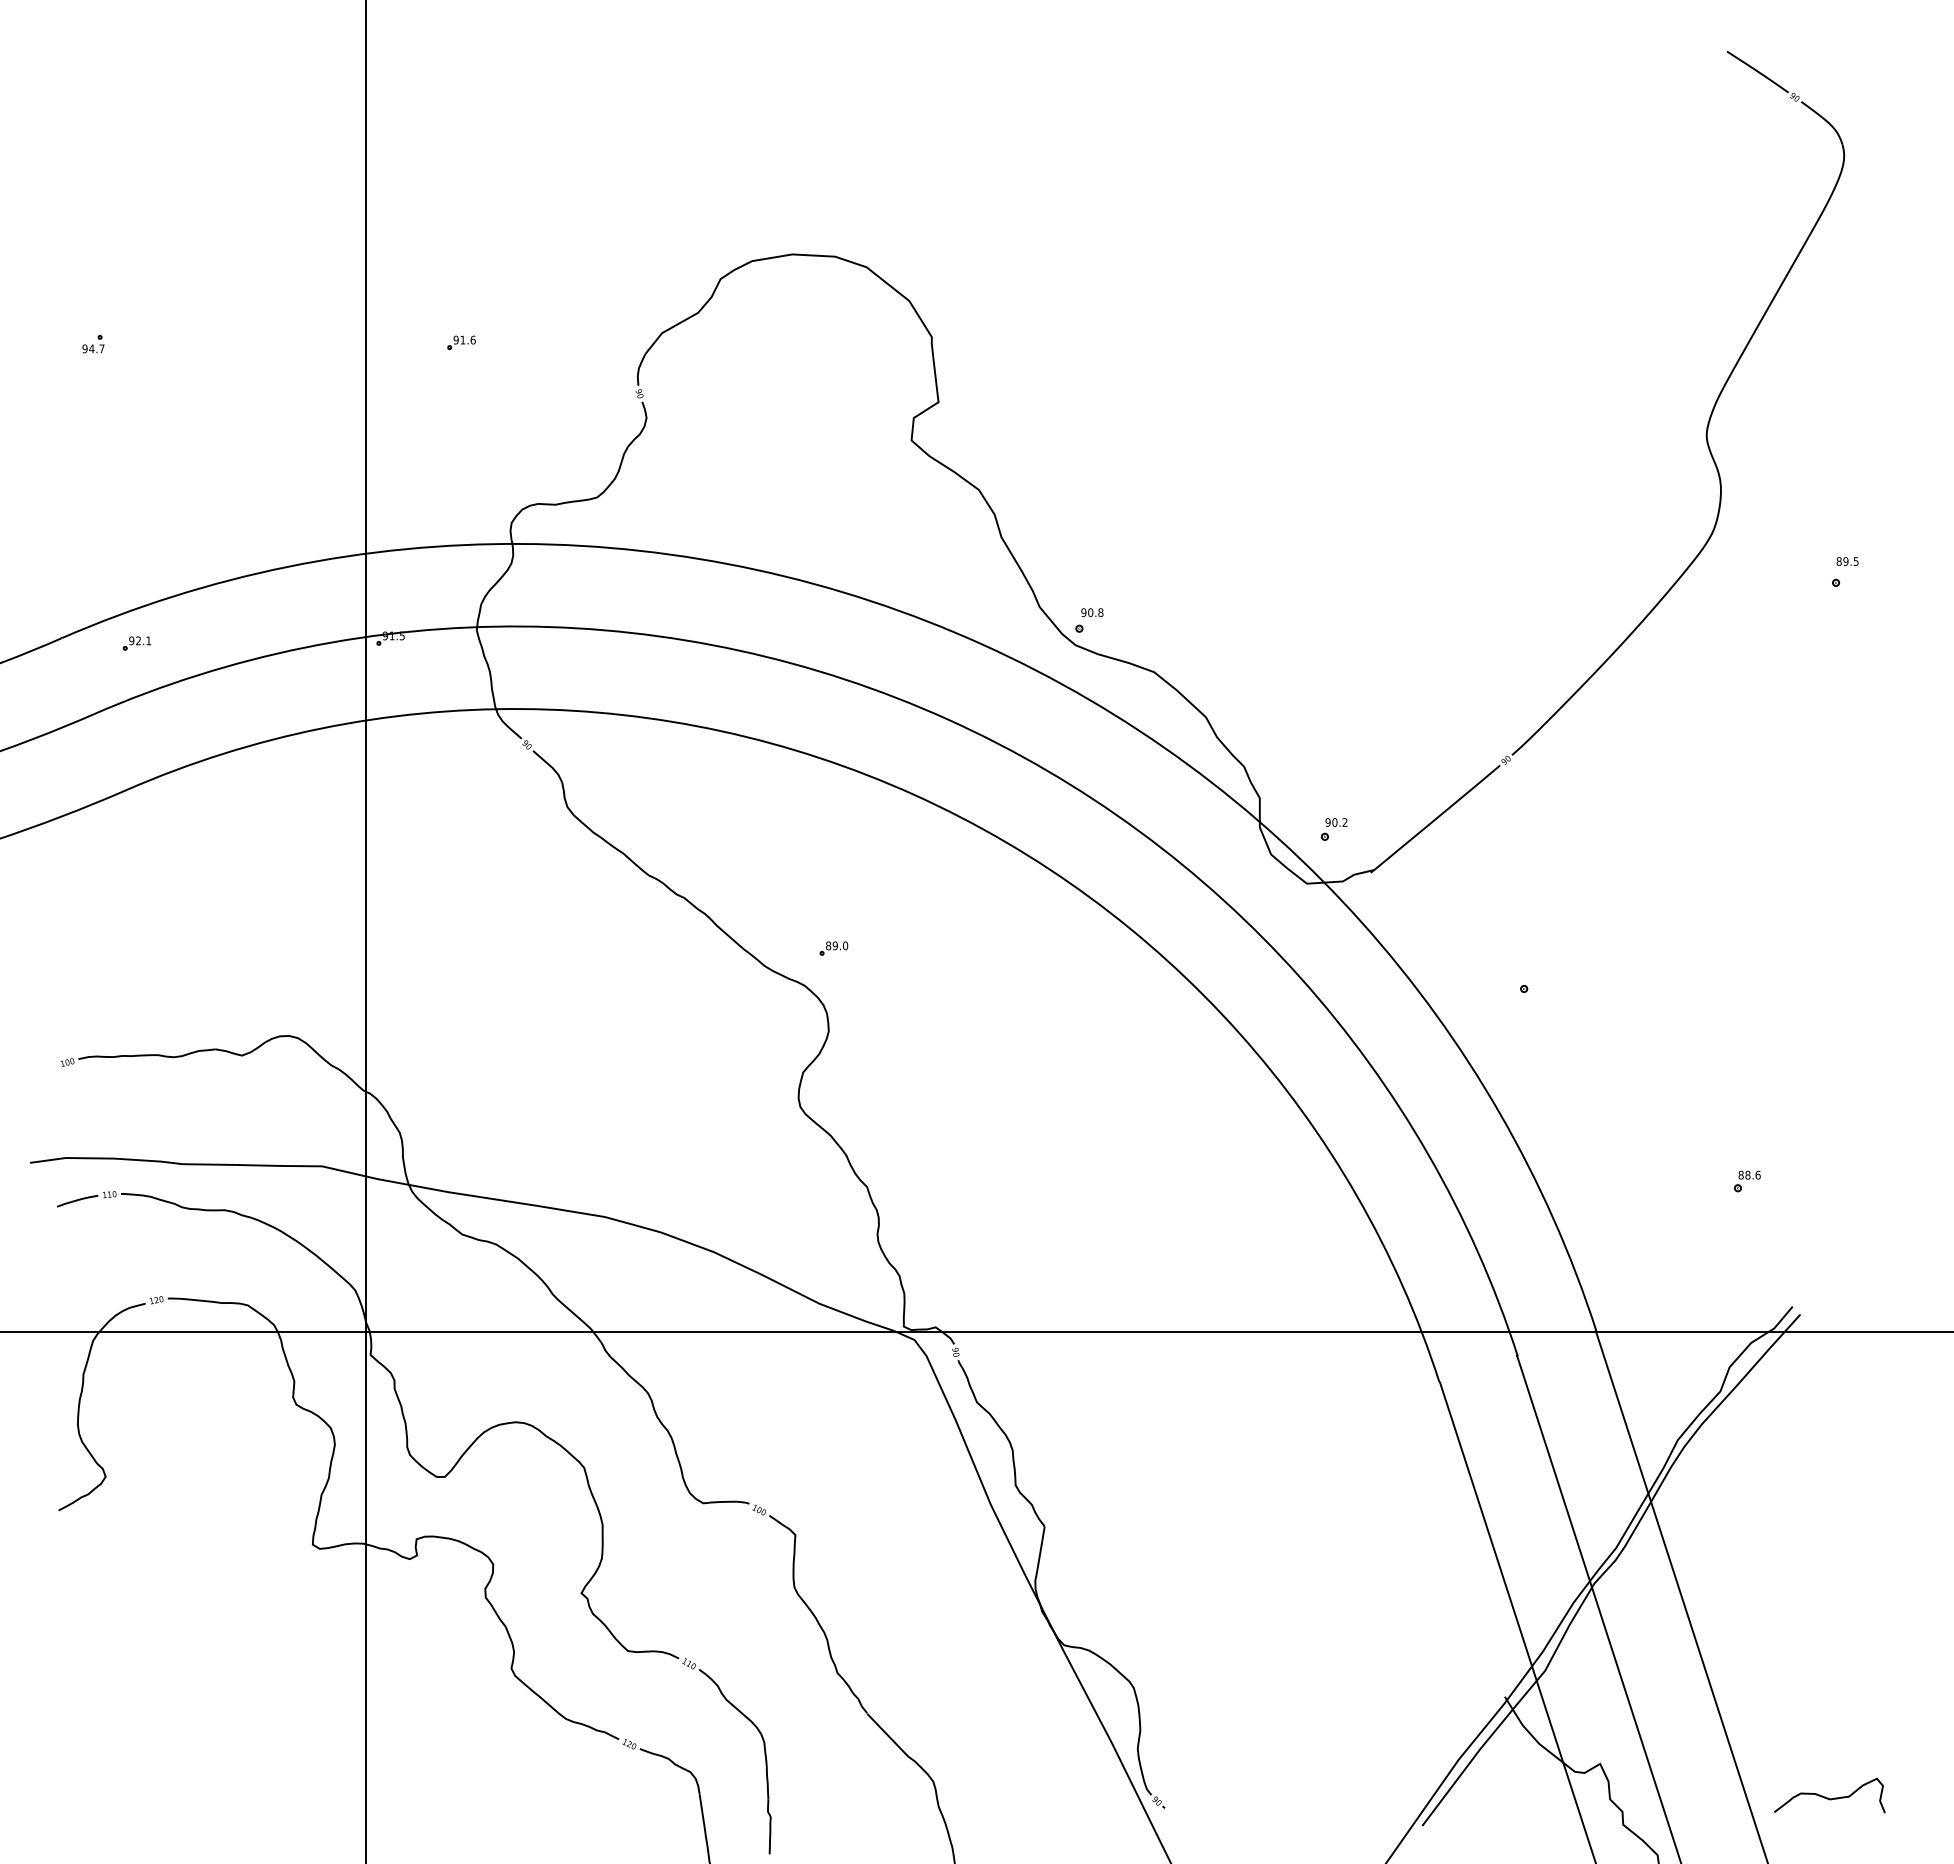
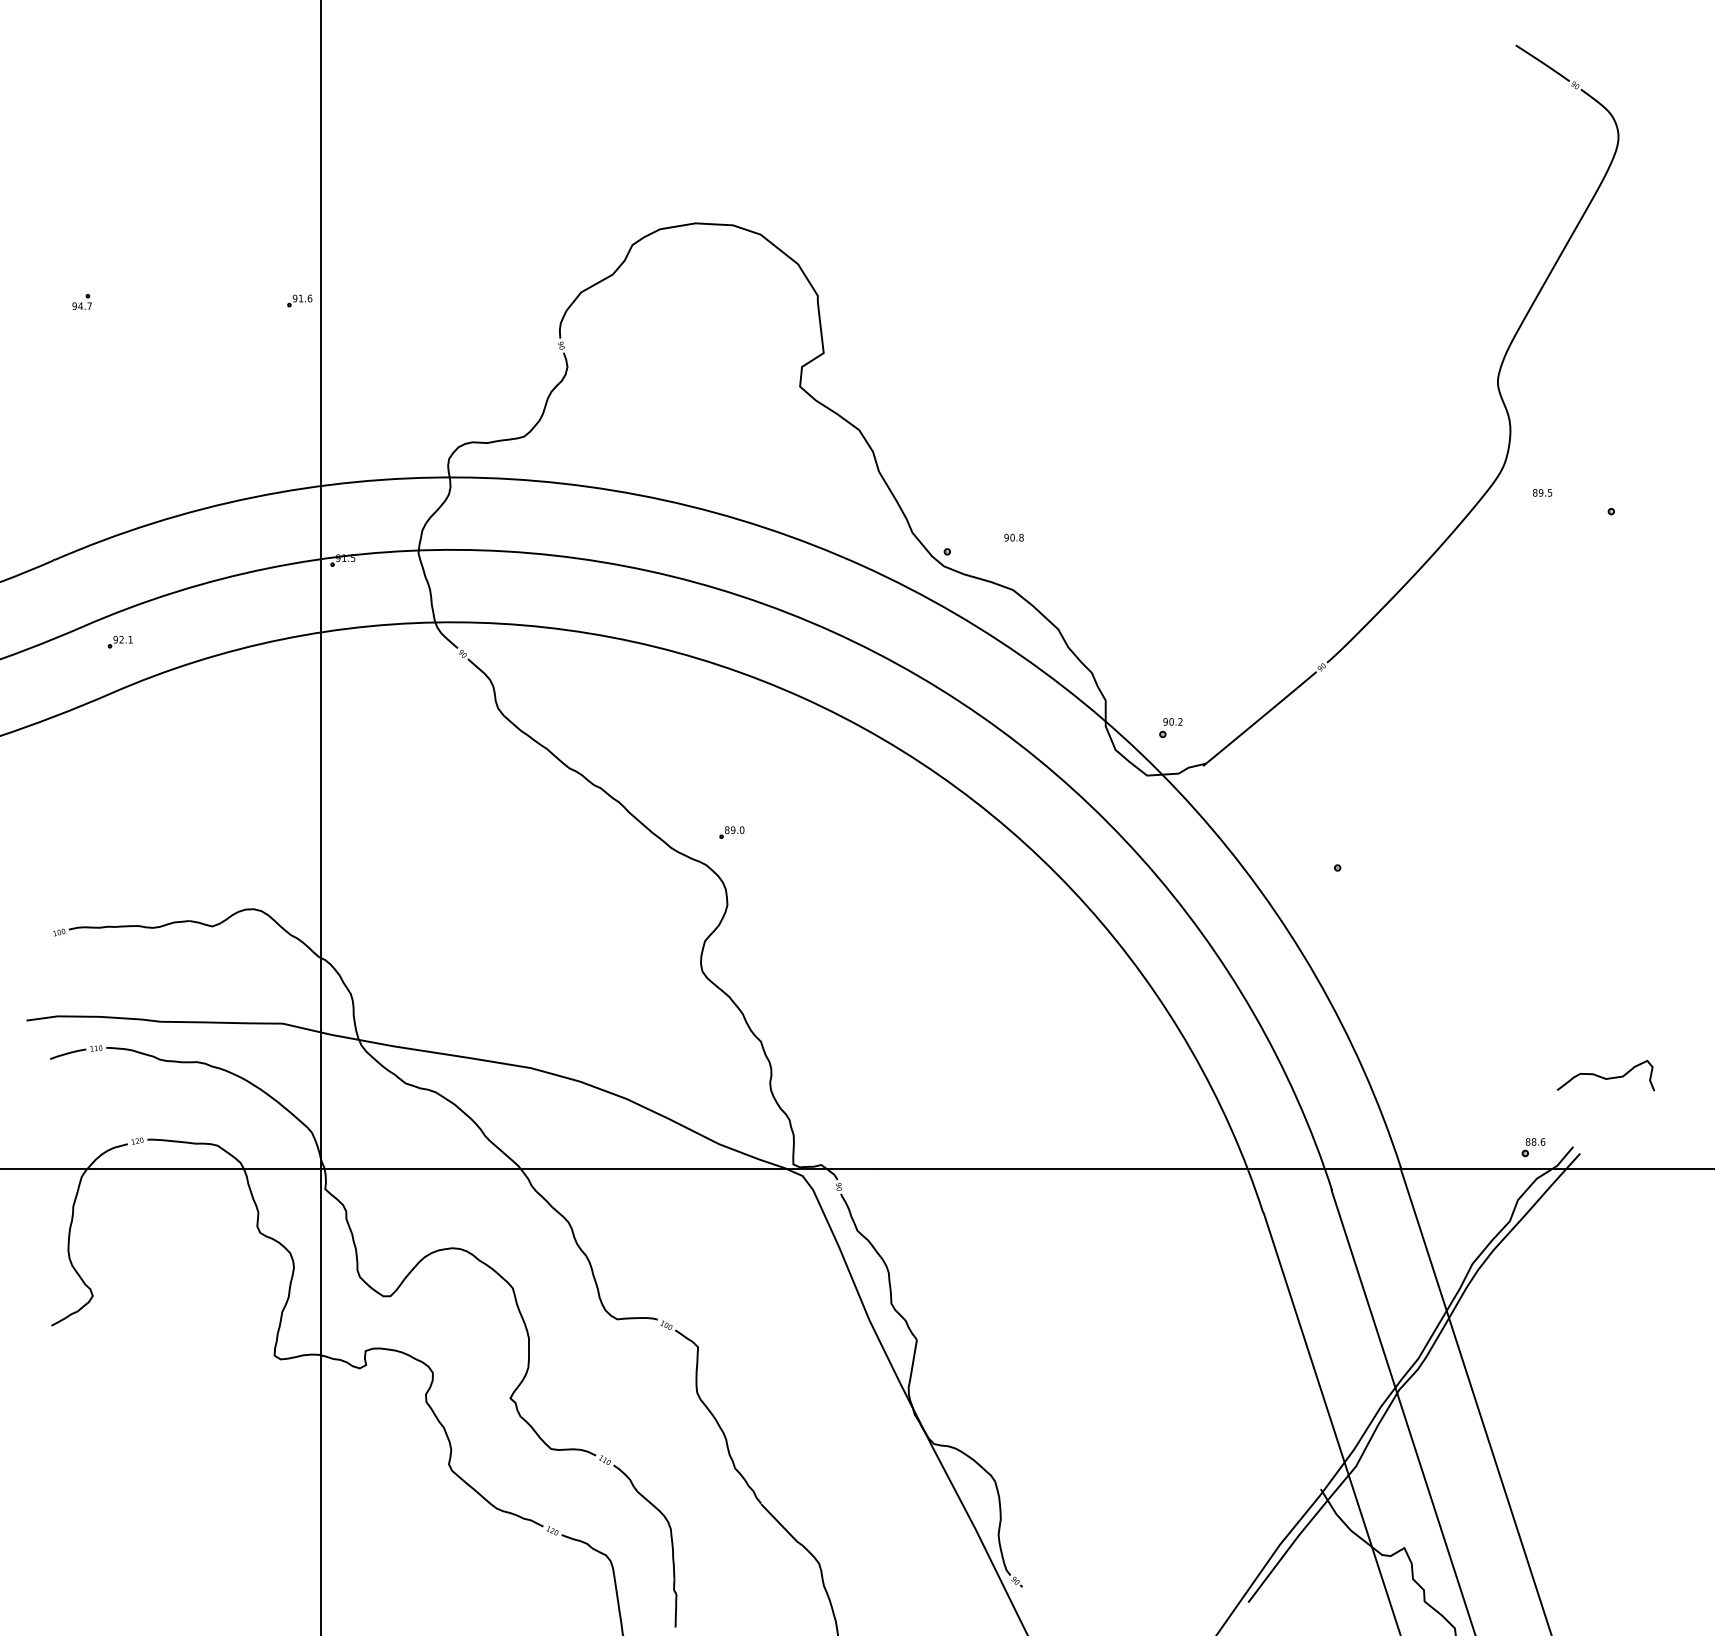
part: (461, 342) -> (299, 300), moved
text: (1847, 561) -> (1542, 492), moved
text: (1092, 612) -> (1014, 537), moved
part: (136, 643) -> (119, 642), moved
part: (1747, 1181) -> (1533, 1147), moved
curve: (1828, 1797) -> (1604, 1077), moved

